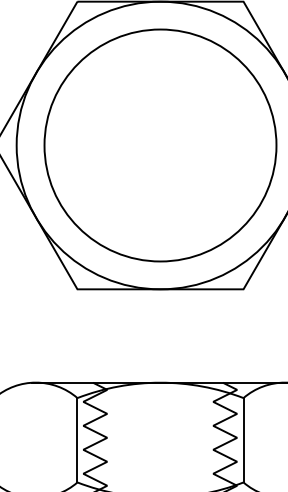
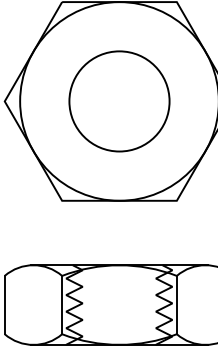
circle: (160, 145) -> (119, 101), size x0.62

